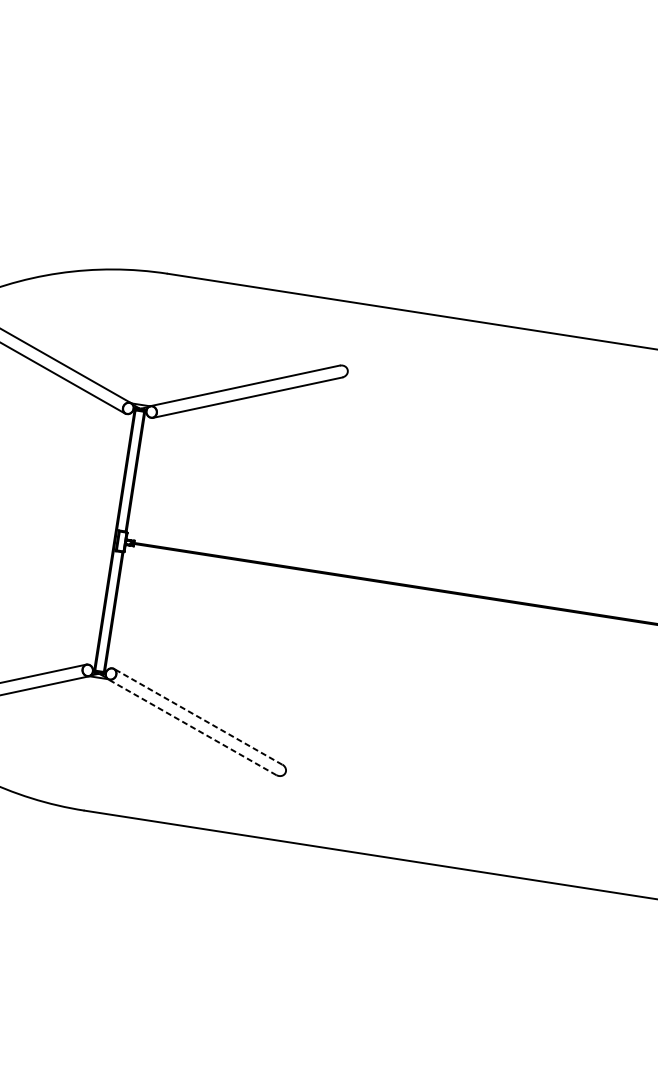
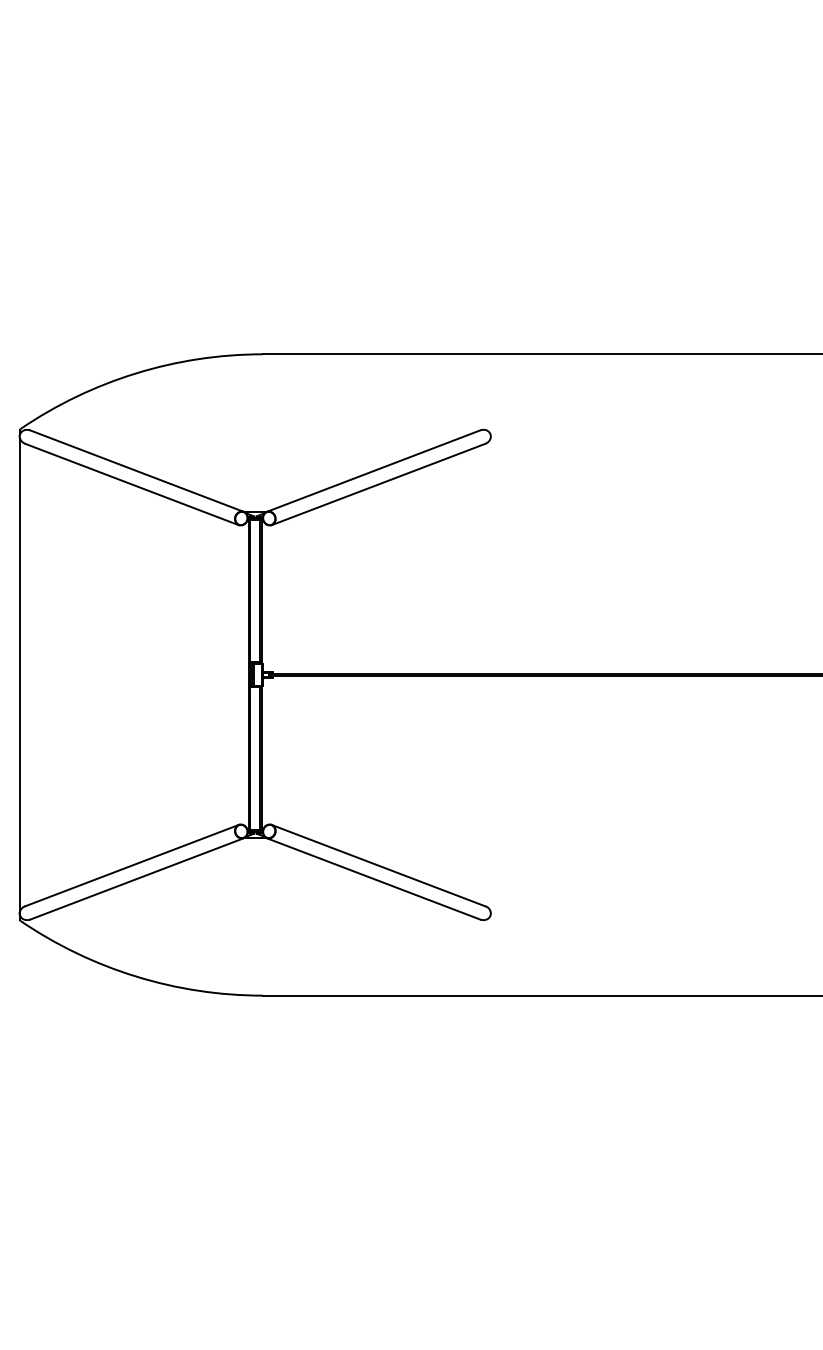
line: (198, 716) -> (378, 865), dashed -> solid
line: (192, 726) -> (373, 878), dashed -> solid

